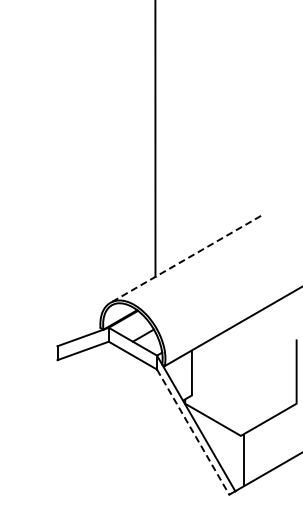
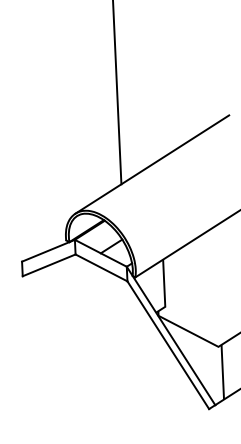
line: (185, 259) -> (152, 164), dashed -> solid
line: (193, 432) -> (168, 345), dashed -> solid

